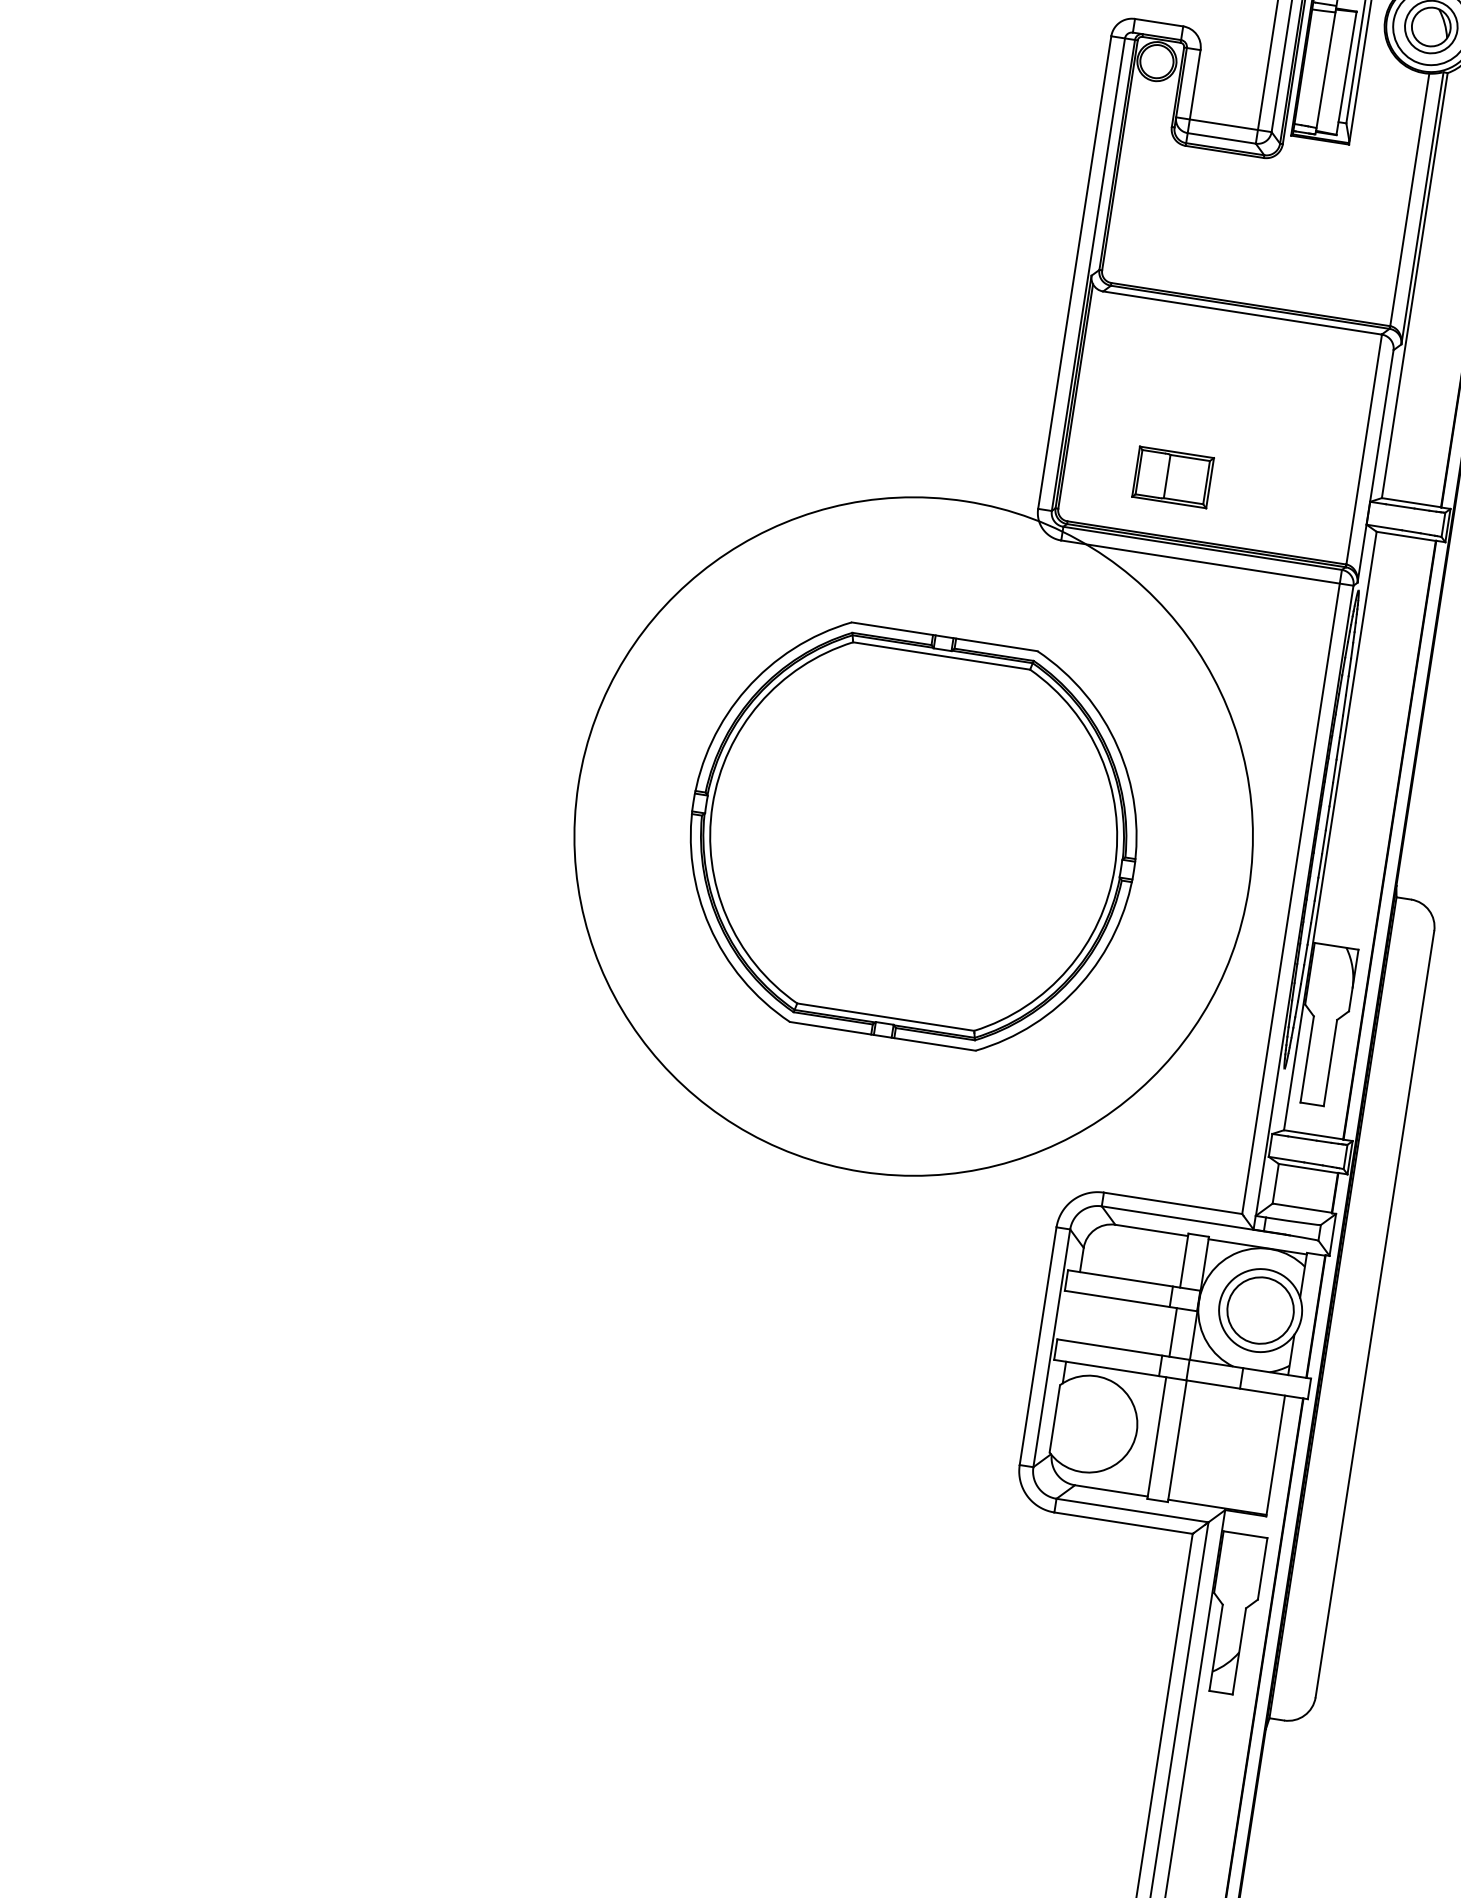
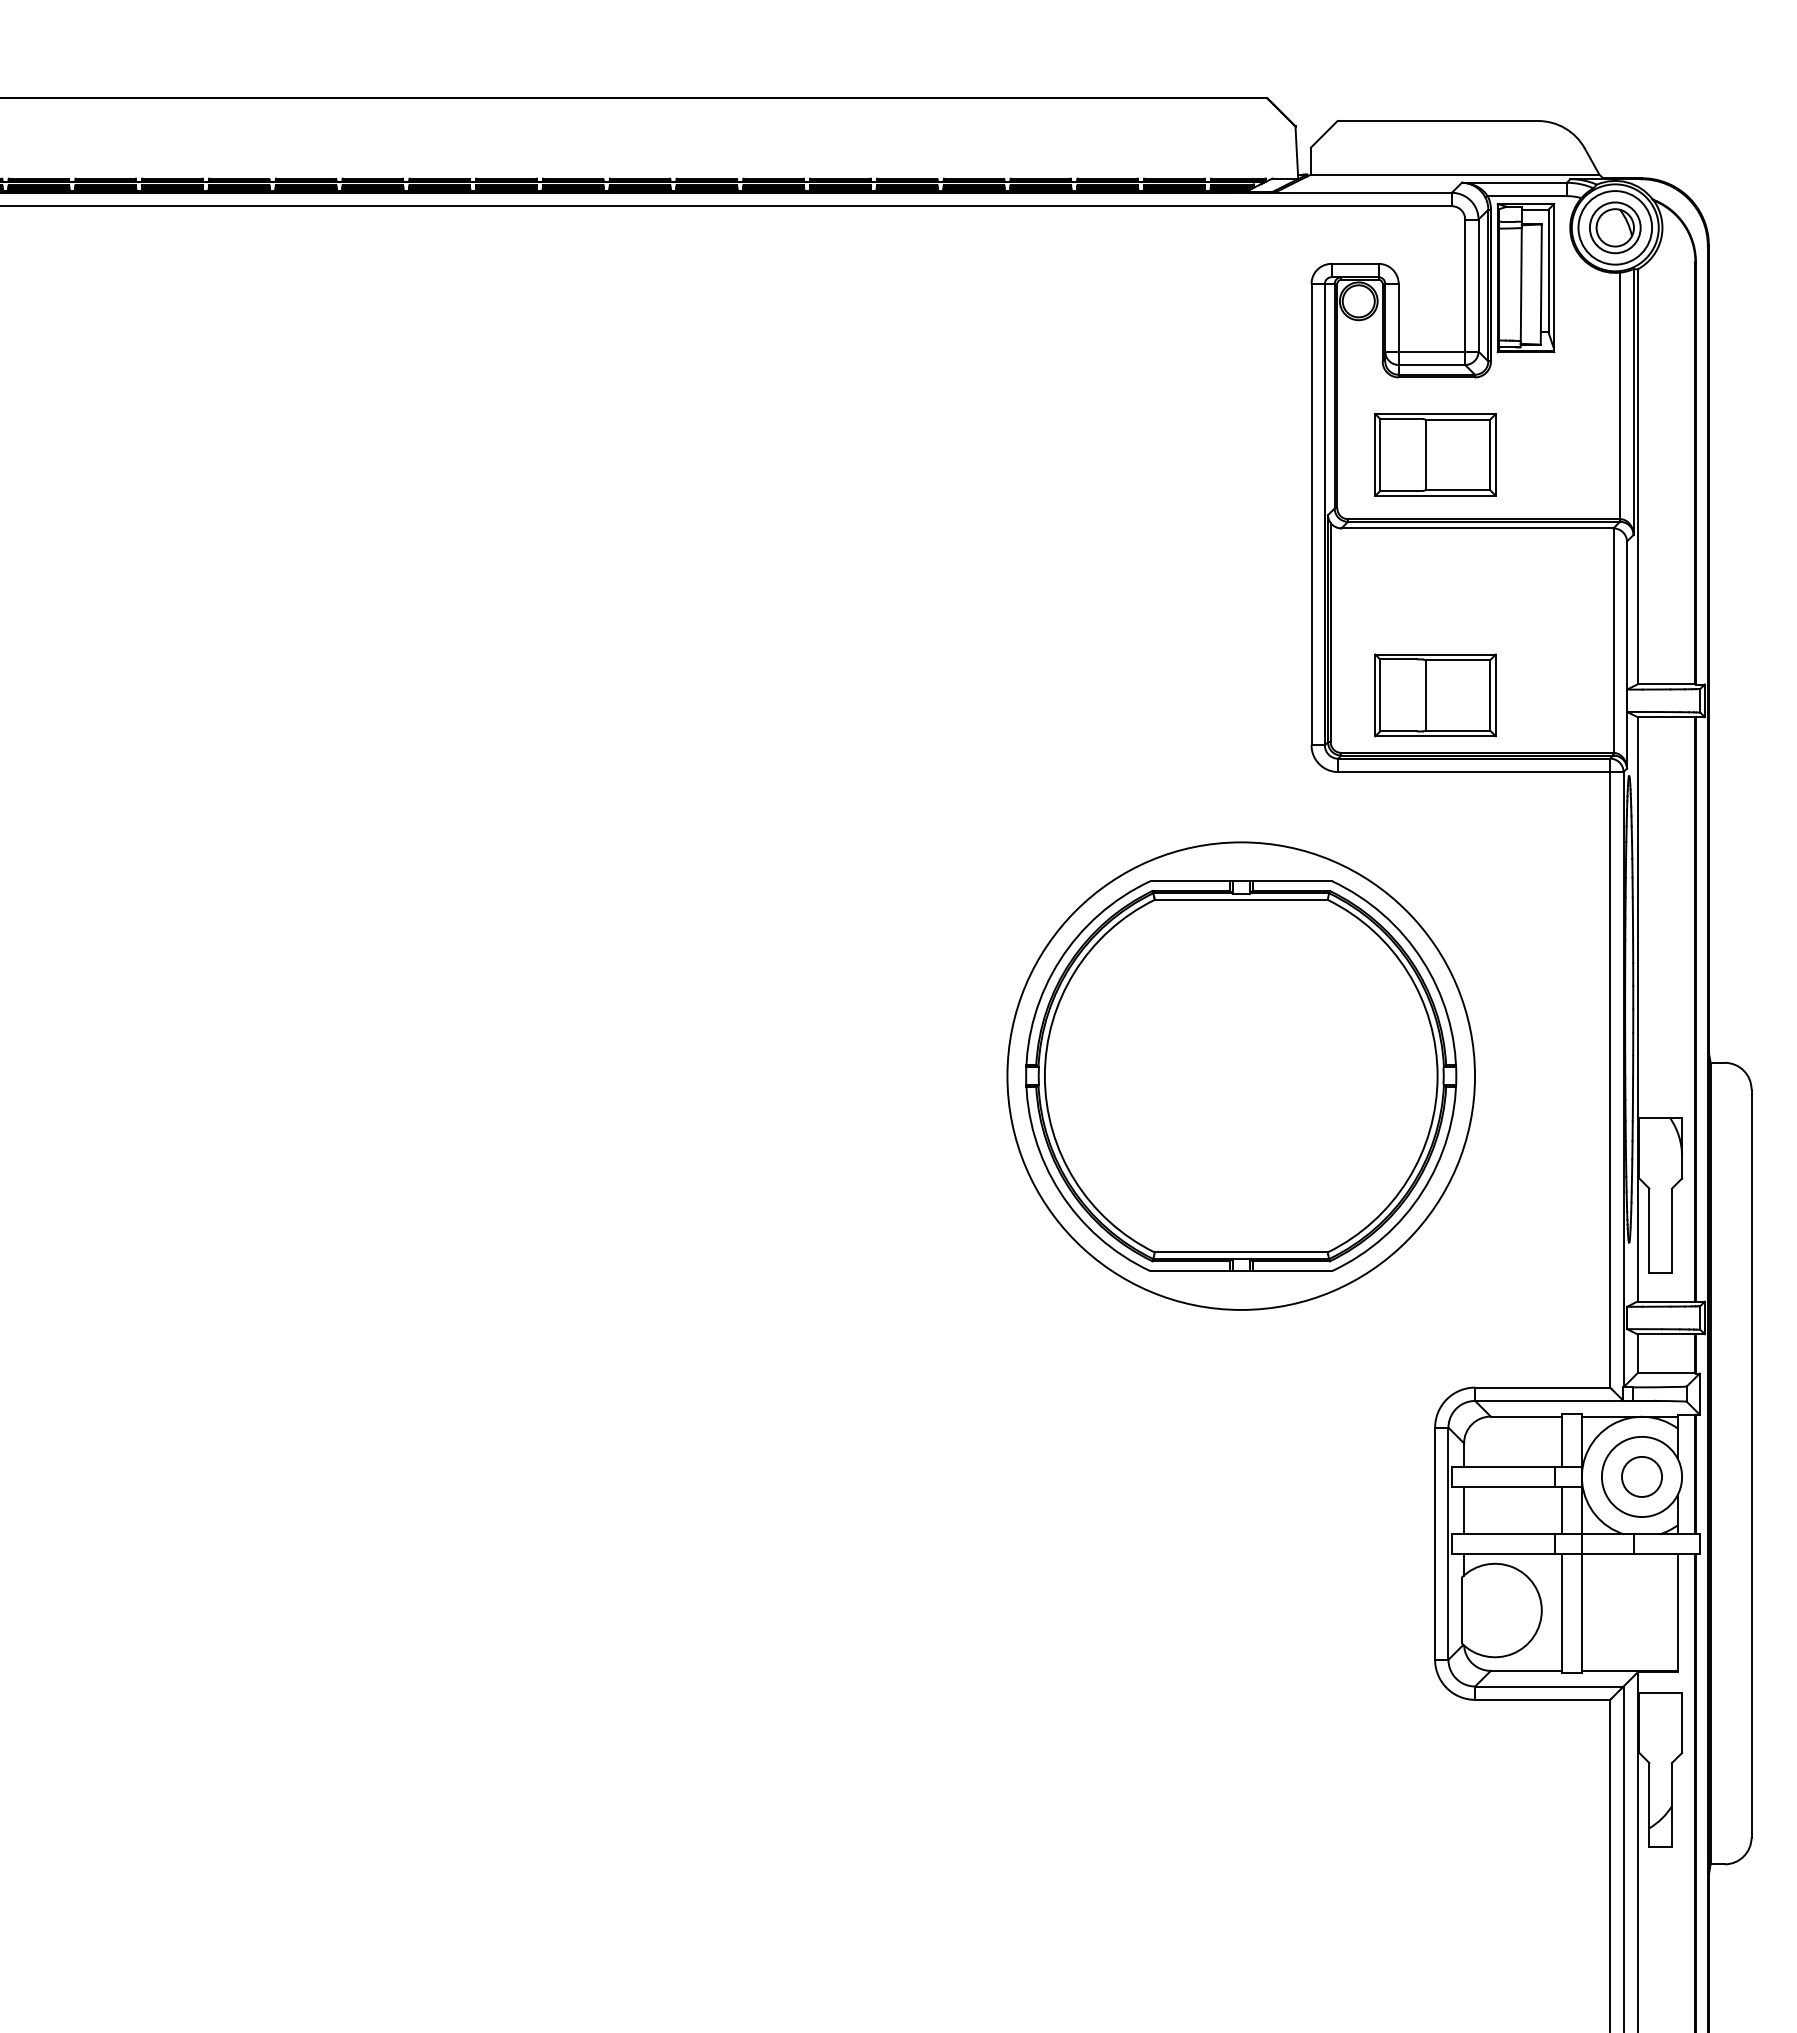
part: (1211, 230) -> (1435, 454), added
part: (1173, 477) -> (1435, 695), size x1.67
circle: (914, 835) -> (1241, 1075), size x0.71
circle: (1260, 1310) -> (1641, 1476), size x0.62
line: (1073, 1316) -> (1464, 1510), added

